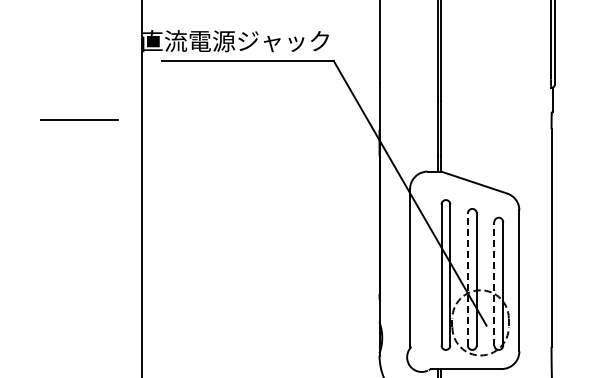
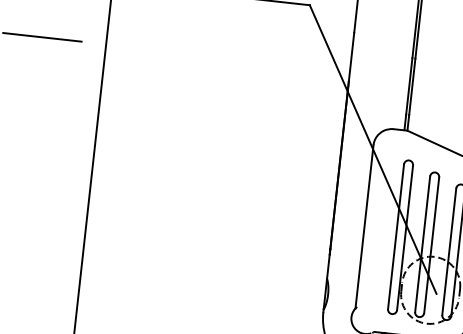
line: (467, 278) -> (422, 243), dashed -> solid
line: (494, 283) -> (449, 251), dashed -> solid

